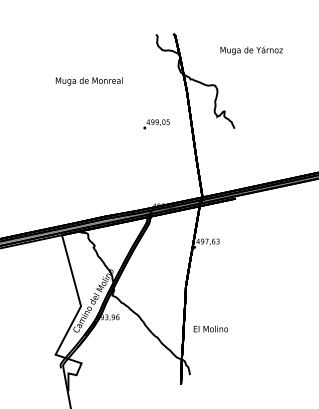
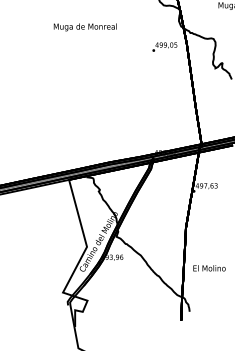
text: (88, 81) -> (84, 27), moved
text: (156, 124) -> (164, 47), moved

